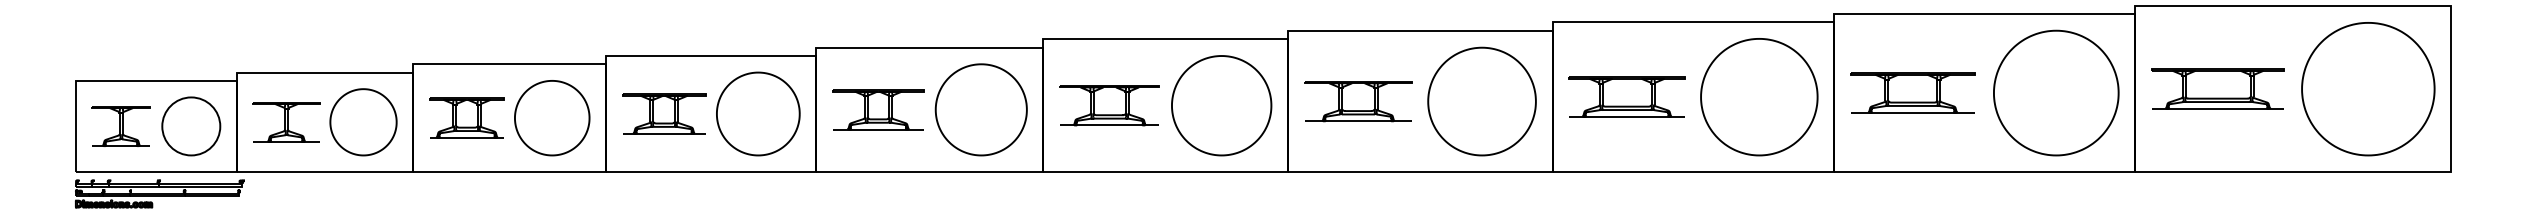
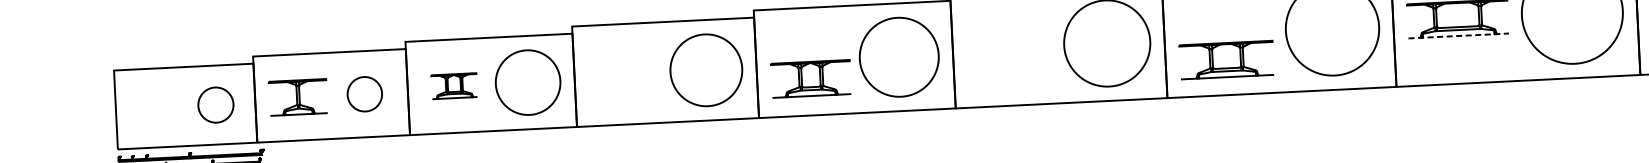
part: (1358, 101) -> (1226, 60), moved
part: (1109, 105) -> (1010, 48), removed
part: (878, 109) -> (811, 78), moved
part: (664, 113) -> (625, 73), removed
line: (1627, 116) -> (1459, 35), solid -> dashed
part: (466, 117) -> (453, 85), size x0.7
part: (363, 122) -> (364, 94), size x0.6
part: (120, 126) -> (154, 108), removed
circle: (191, 126) -> (216, 105), size x0.7

